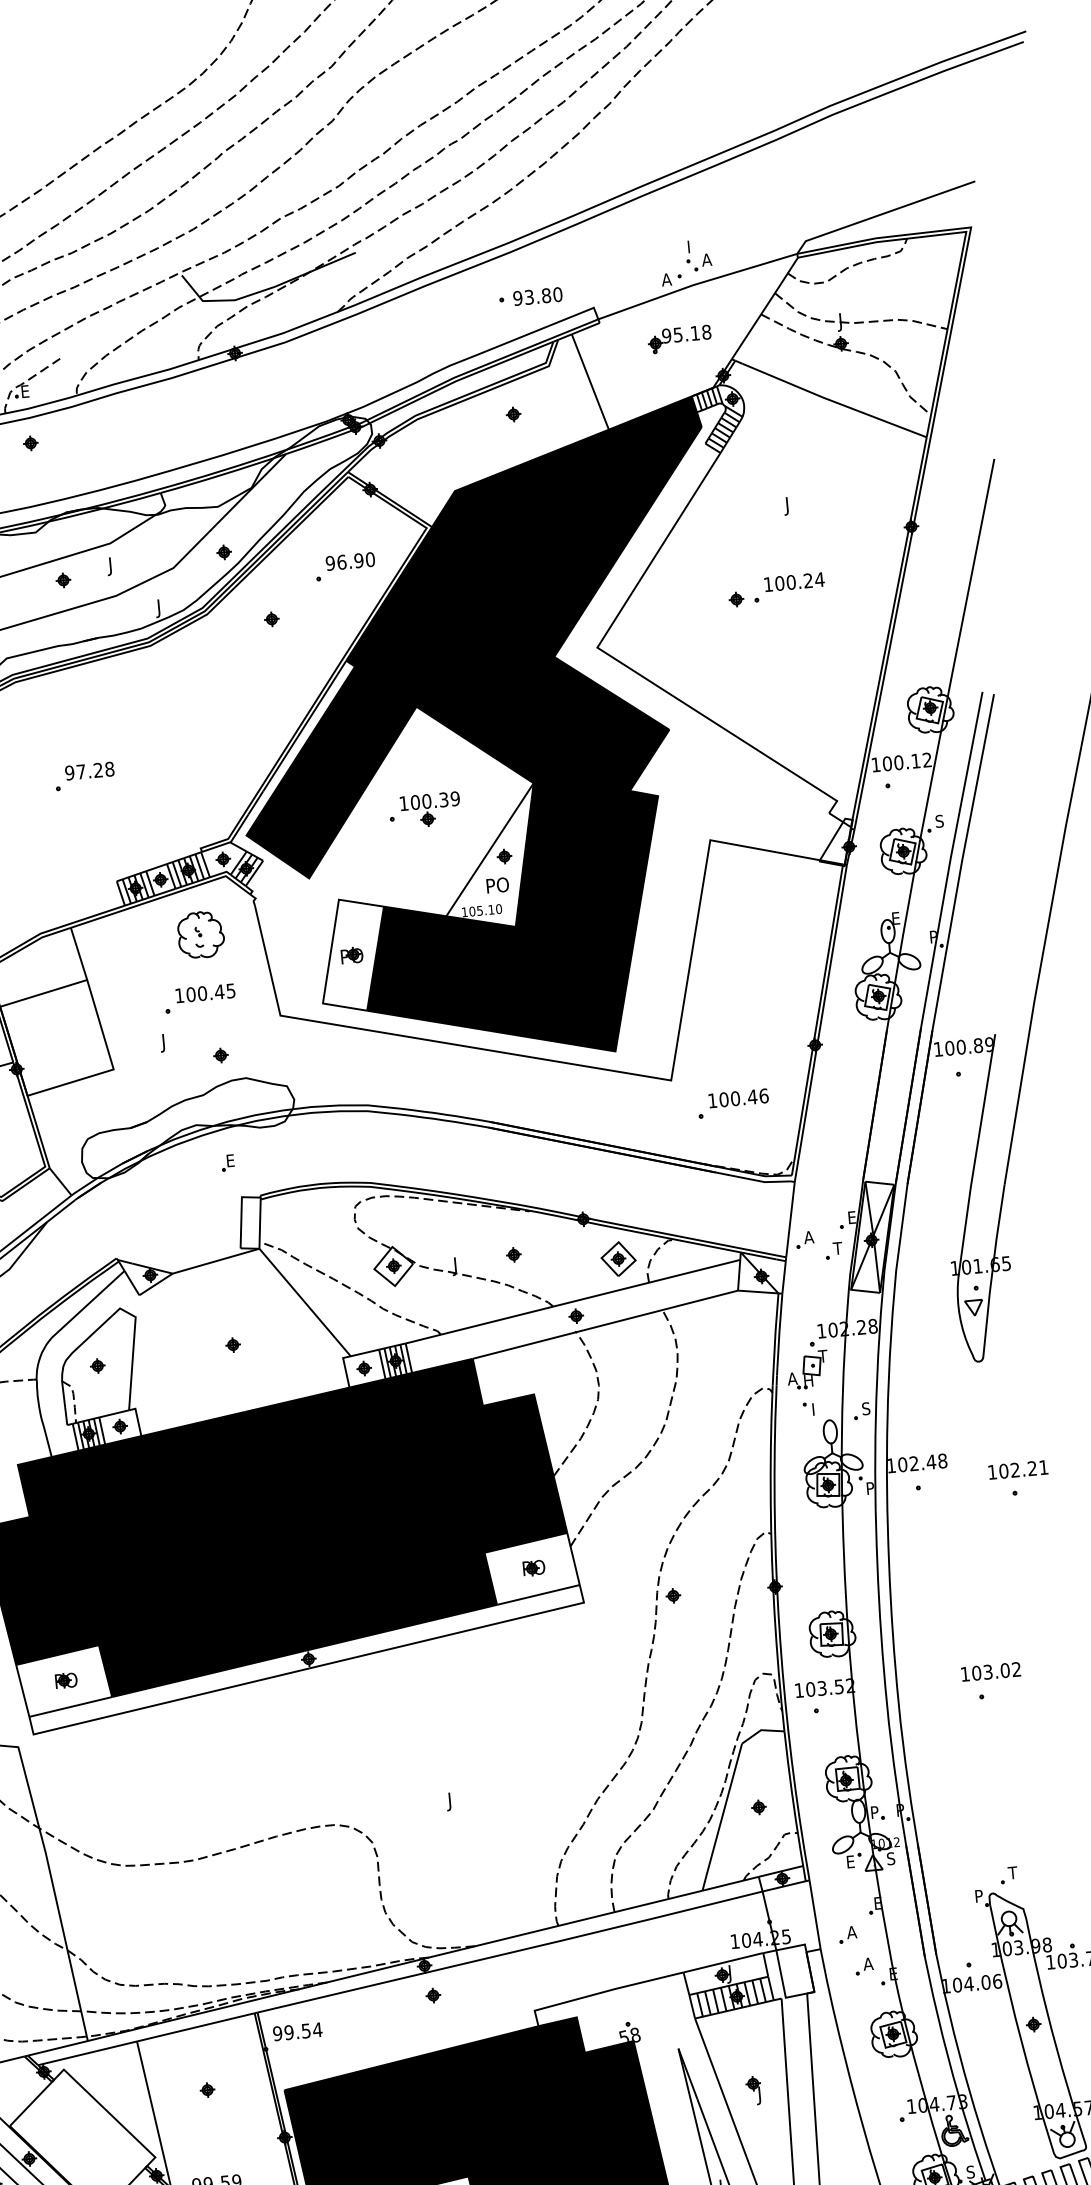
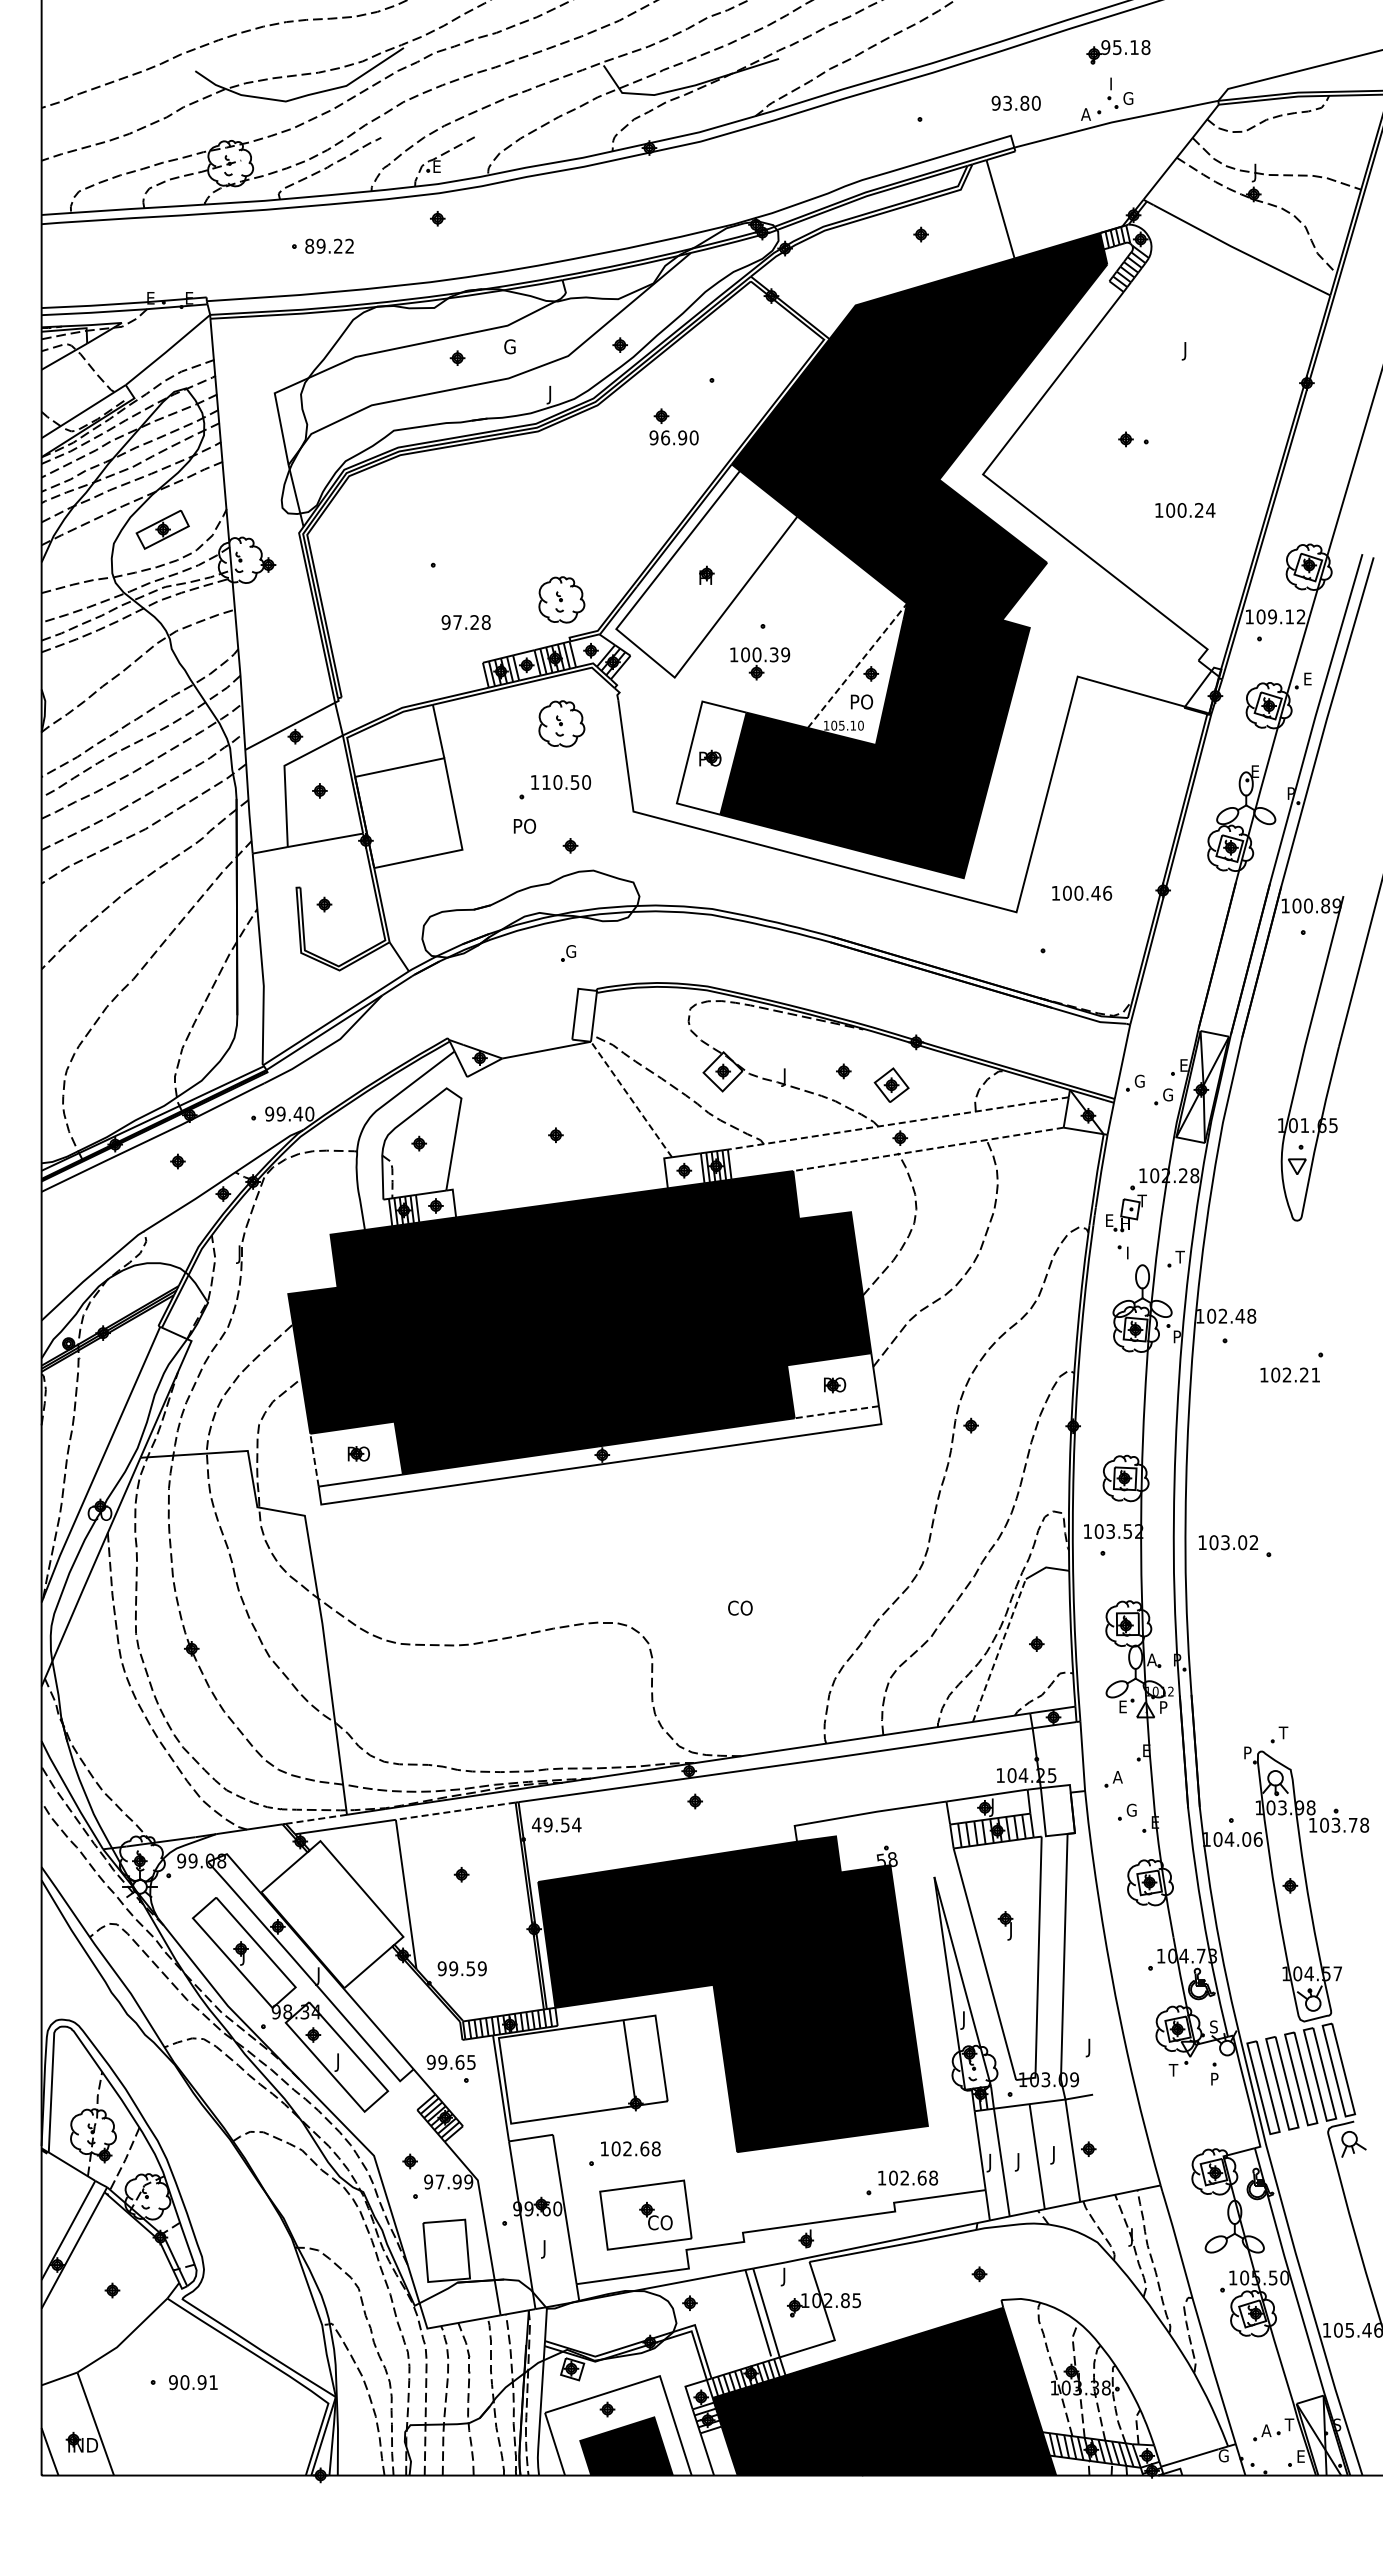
text: (706, 259) -> (1127, 98), A -> G
text: (537, 295) -> (1015, 102), moved
part: (679, 339) -> (1118, 52), moved
text: (349, 561) -> (673, 437), moved
text: (113, 566) -> (508, 348), J -> G
text: (794, 582) -> (1185, 510), moved
text: (898, 762) -> (1272, 616), 100.12 -> 109.12
text: (89, 771) -> (465, 622), moved
fill: (331, 771) -> (706, 573), removed
part: (431, 809) -> (760, 663), moved
part: (189, 811) -> (561, 599), added
text: (939, 820) -> (1307, 678), S -> E
line: (490, 849) -> (857, 665), solid -> dashed
text: (211, 992) -> (566, 782), 100.45 -> 110.50
text: (172, 1041) -> (523, 827), J -> PO
text: (739, 1097) -> (1082, 892), moved
text: (231, 1160) -> (571, 951), E -> G
text: (809, 1236) -> (1139, 1080), A -> G
text: (838, 1248) -> (1167, 1094), T -> G
part: (618, 1258) -> (891, 1084), moved
line: (571, 1301) -> (896, 1123), solid -> dashed
line: (305, 1302) -> (631, 1099), solid -> dashed
line: (605, 1324) -> (928, 1149), solid -> dashed
text: (792, 1378) -> (1109, 1220), A -> E
text: (865, 1408) -> (1179, 1256), S -> T
text: (1017, 1469) -> (1289, 1374), moved
line: (538, 1595) -> (836, 1412), solid -> dashed
text: (990, 1671) -> (1227, 1542), moved
line: (22, 1691) -> (314, 1460), solid -> dashed
text: (459, 1800) -> (739, 1609), J -> CO
text: (874, 1812) -> (1151, 1659), P -> A
line: (722, 1818) -> (999, 1651), solid -> dashed
text: (890, 1858) -> (1163, 1707), S -> P
text: (868, 1963) -> (1131, 1809), A -> G
line: (195, 2027) -> (455, 1811), solid -> dashed
text: (277, 2033) -> (536, 1824), 99.54 -> 49.54
line: (57, 2048) -> (316, 1819), solid -> dashed

